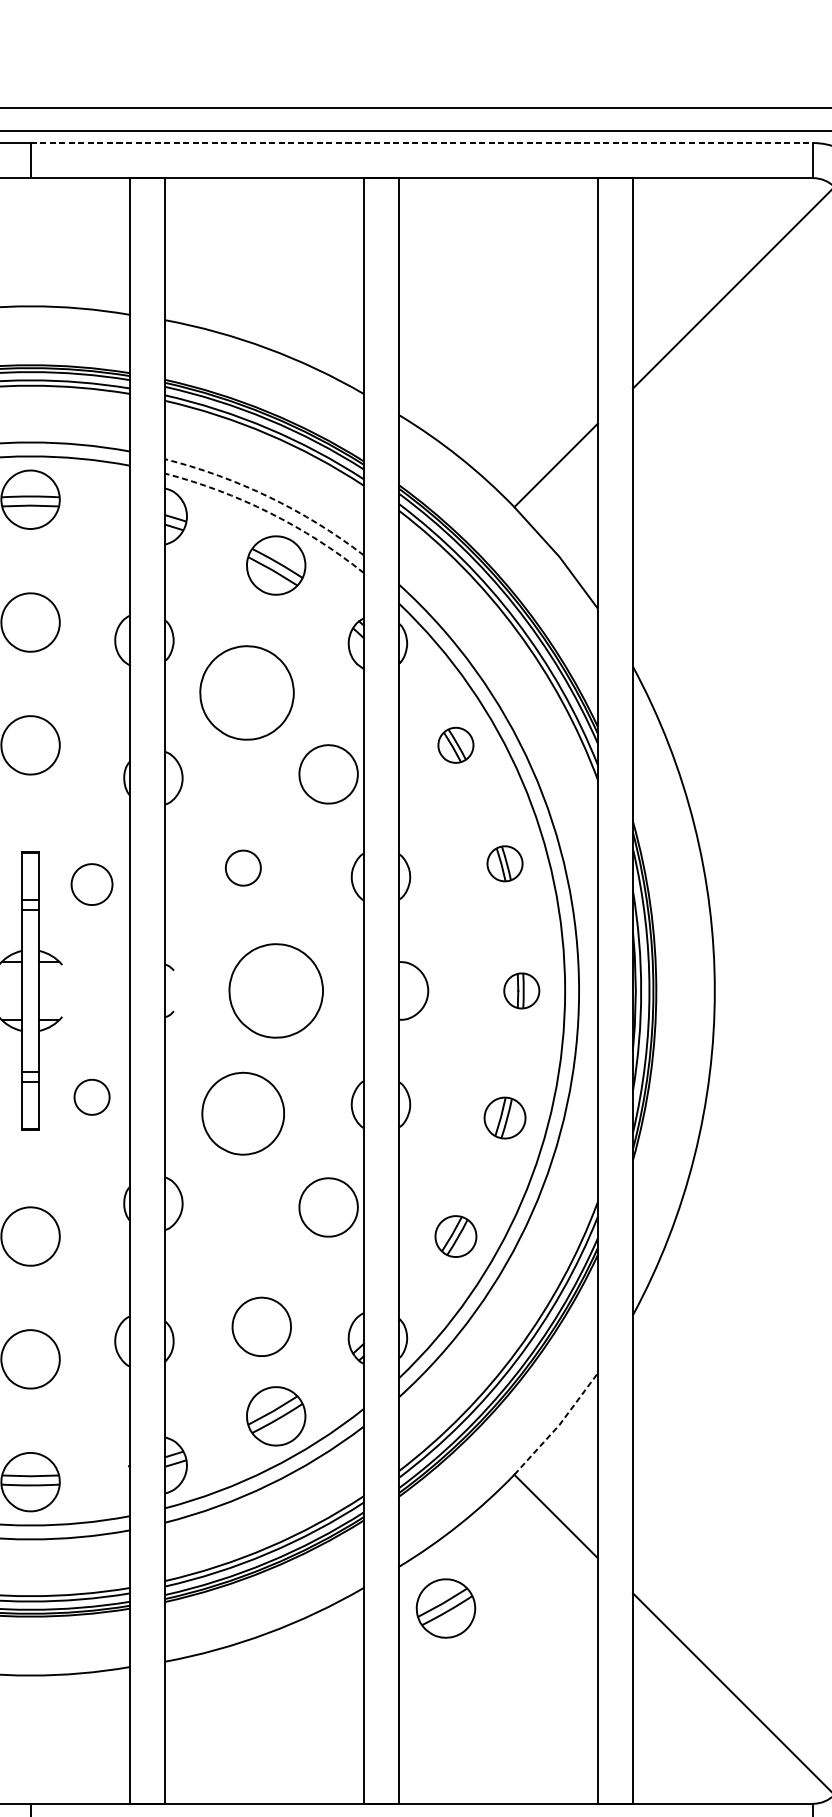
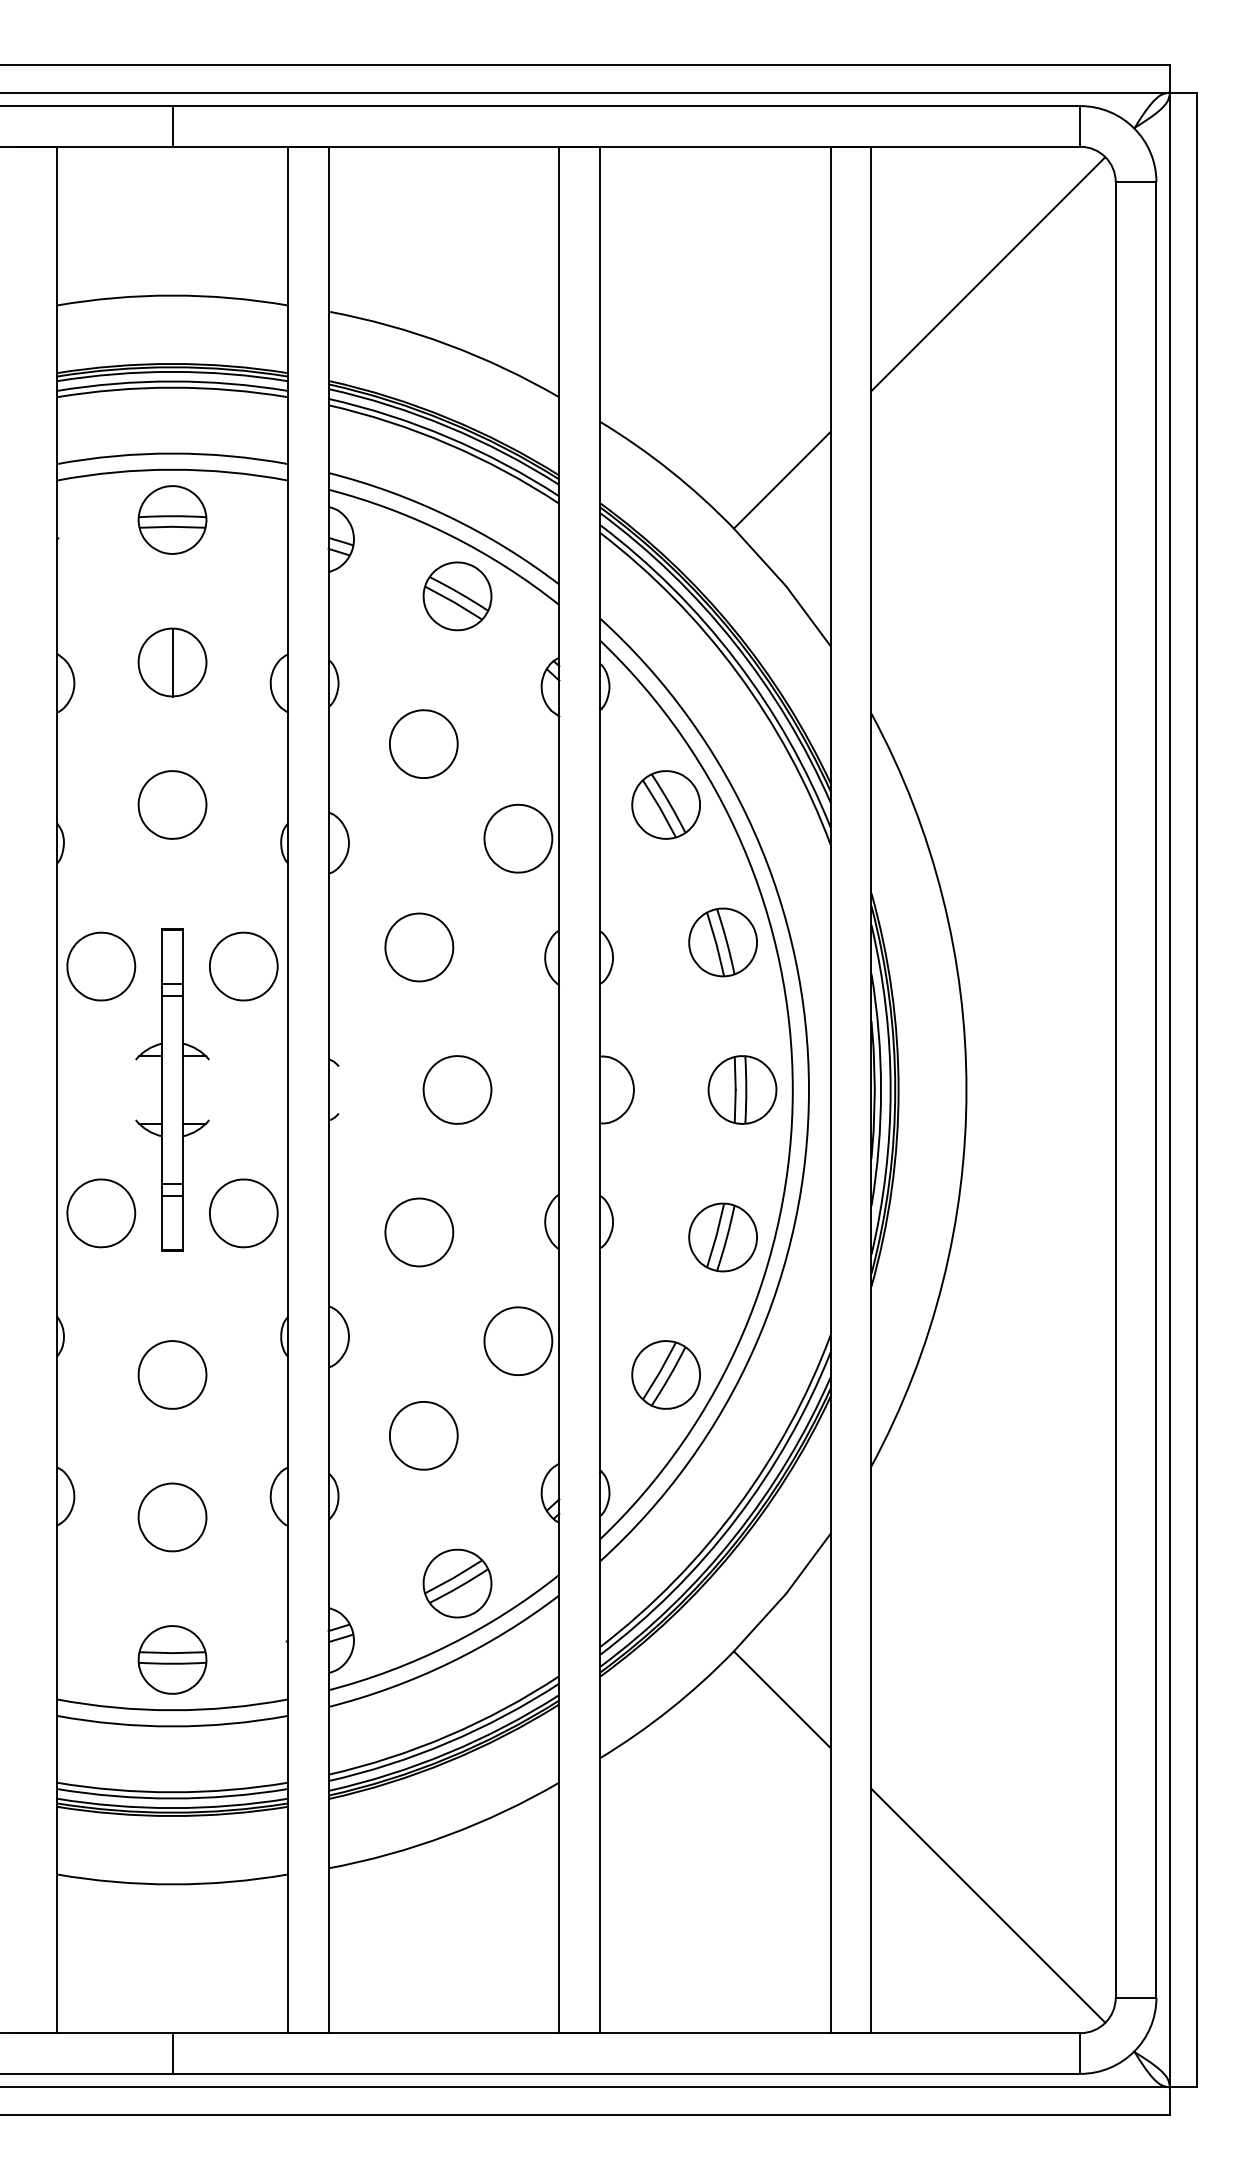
line: (421, 143) -> (626, 106), dashed -> solid
arc: (269, 497) -> (449, 517), dashed -> solid
arc: (270, 513) -> (450, 535), dashed -> solid
line: (30, 622) -> (172, 662), added
part: (246, 692) -> (423, 743), size x0.62
part: (455, 744) -> (665, 804), size x1.67
part: (504, 863) -> (722, 942), size x1.67
part: (243, 868) -> (419, 947), size x1.67
part: (91, 884) -> (243, 966), size x1.43
part: (276, 990) -> (457, 1089), size x0.62
part: (521, 990) -> (742, 1089), size x1.67
part: (91, 1097) -> (243, 1213), size x1.67
part: (243, 1113) -> (419, 1232), size x0.71
part: (504, 1118) -> (722, 1237), size x1.43
part: (455, 1236) -> (665, 1374), size x1.43
part: (261, 1326) -> (423, 1435), moved
line: (558, 1425) -> (785, 1594), dashed -> solid
part: (445, 1608) -> (654, 1806), removed

